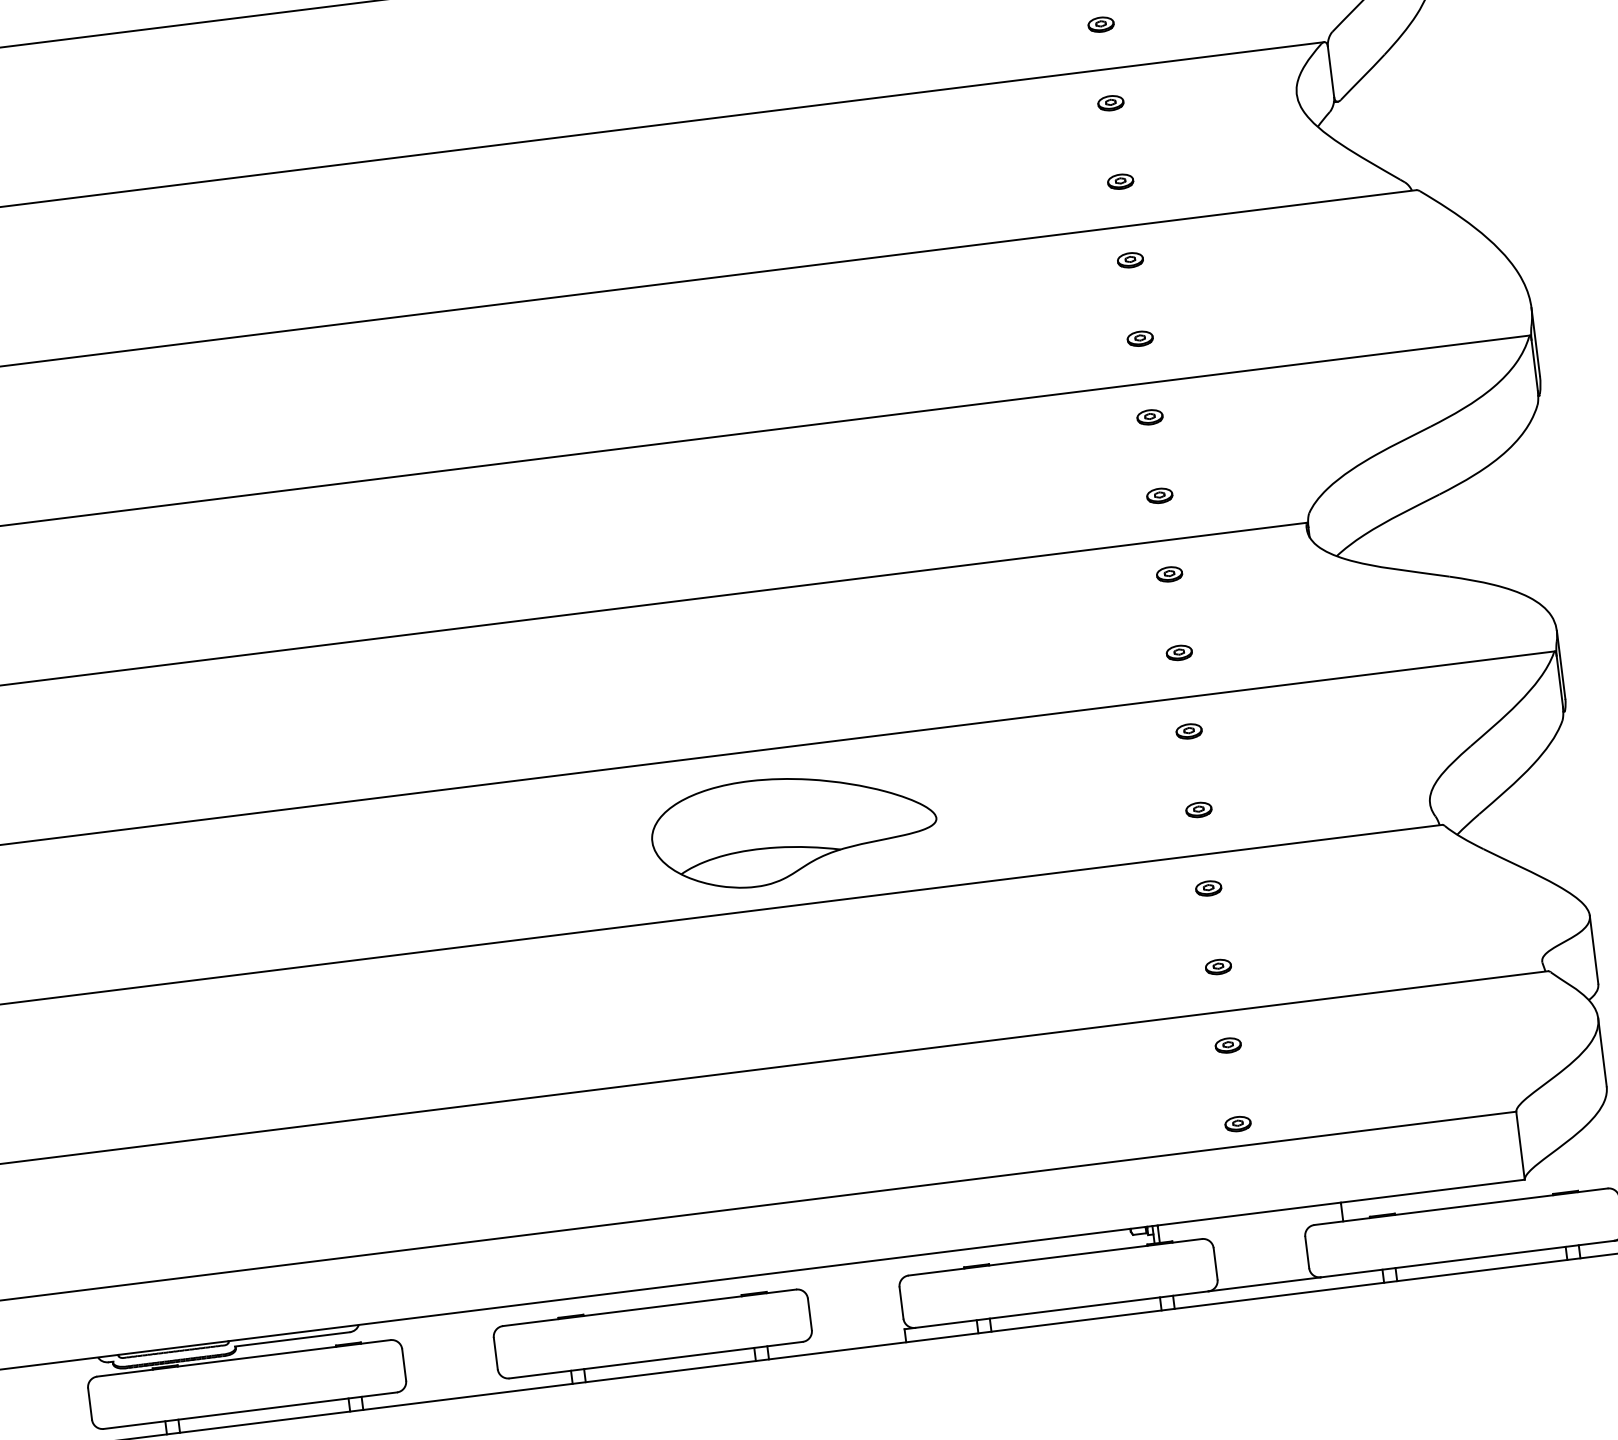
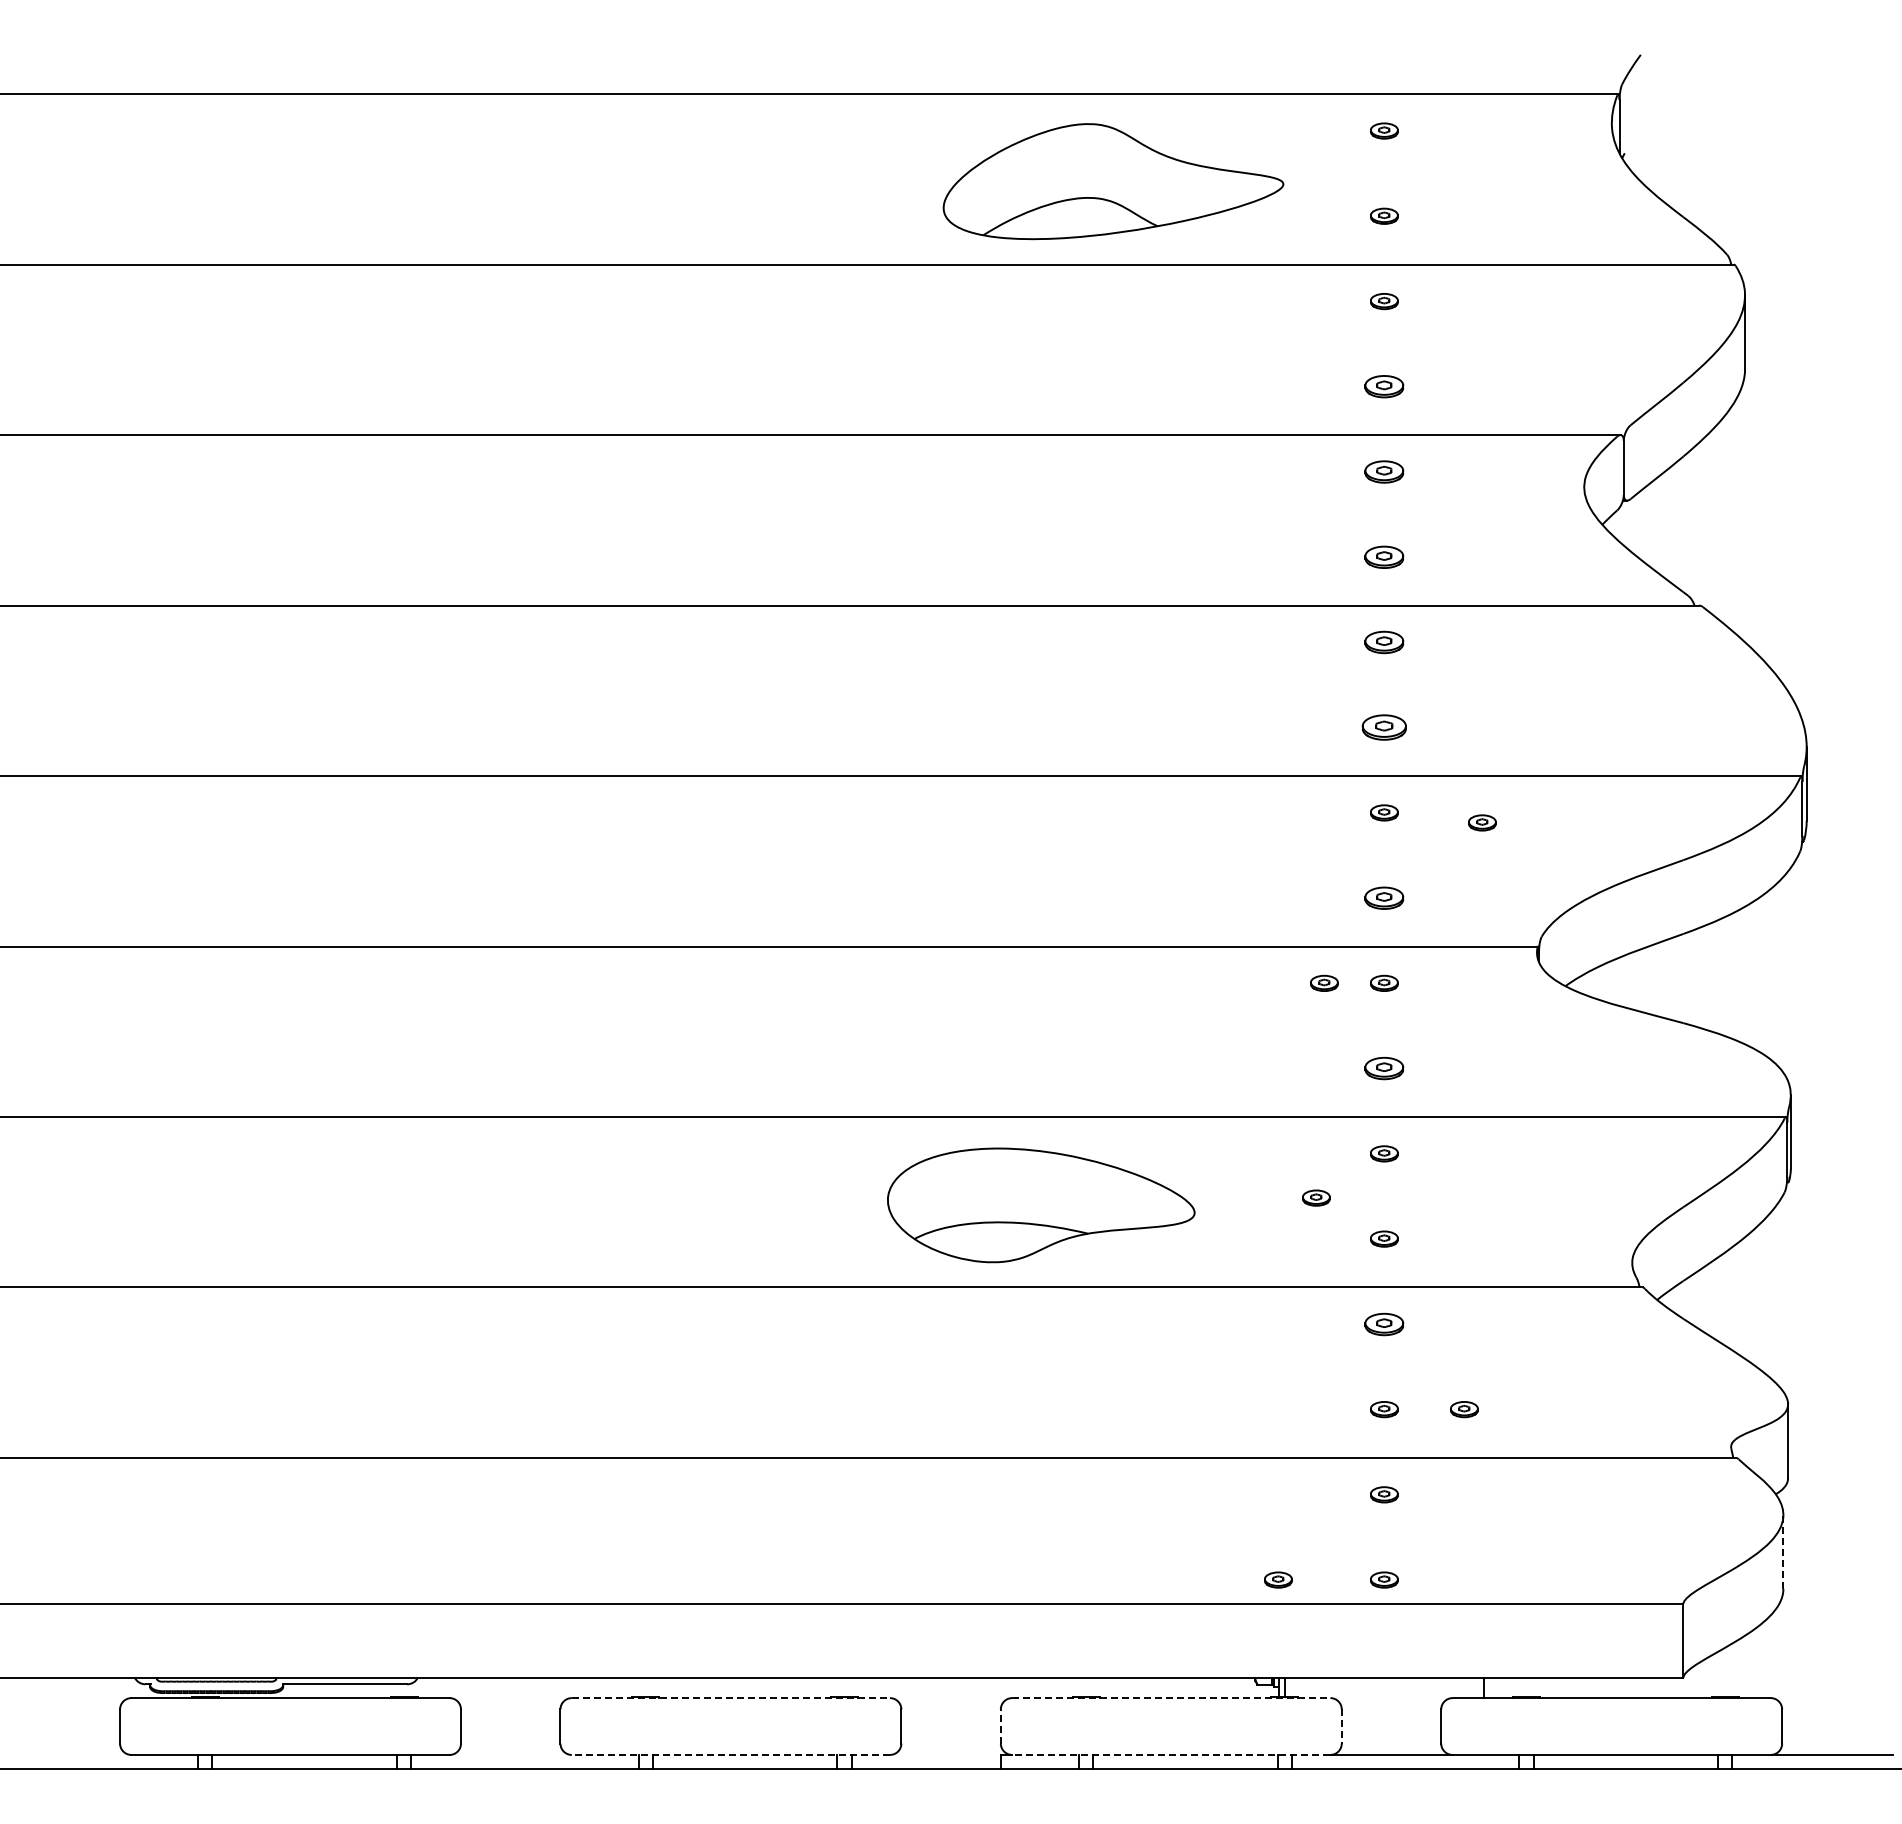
part: (1101, 24) -> (1384, 386), size x1.4
part: (1110, 102) -> (1384, 471), size x1.4
part: (1120, 181) -> (1384, 556), size x1.4
part: (1130, 260) -> (1384, 642), size x1.4
part: (1140, 338) -> (1384, 727), size x1.6
part: (1241, 414) -> (1482, 822), added
part: (1159, 495) -> (1384, 897), size x1.4
part: (1114, 580) -> (1324, 982), added
part: (1179, 652) -> (1384, 1068), size x1.4
part: (1131, 779) -> (1316, 1197), added
part: (794, 828) -> (1041, 1205), moved
part: (1208, 887) -> (1384, 1323), size x1.4
part: (1292, 957) -> (1464, 1409), added
line: (1602, 1051) -> (1783, 1551), solid -> dashed
part: (1140, 1135) -> (1278, 1579), added
line: (1055, 1257) -> (1171, 1698), solid -> dashed
line: (1215, 1264) -> (1341, 1727), solid -> dashed
line: (901, 1303) -> (1000, 1726), solid -> dashed
line: (650, 1308) -> (731, 1698), solid -> dashed
line: (1061, 1309) -> (1170, 1754), solid -> dashed
line: (655, 1359) -> (730, 1754), solid -> dashed

